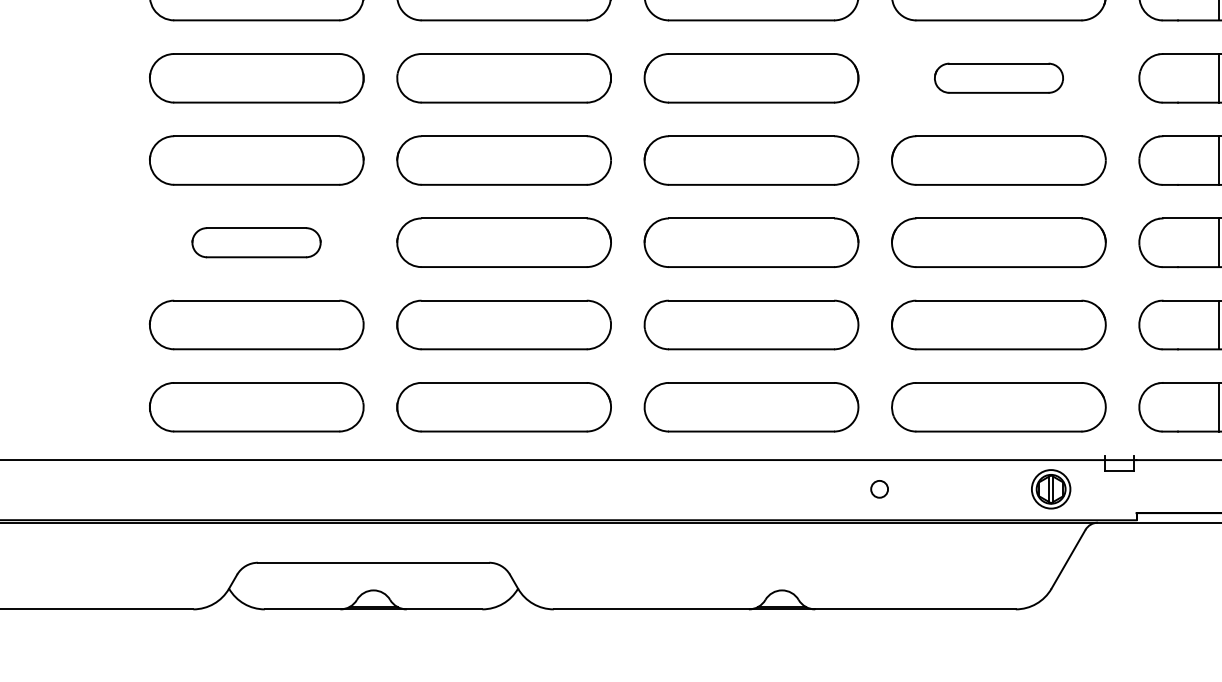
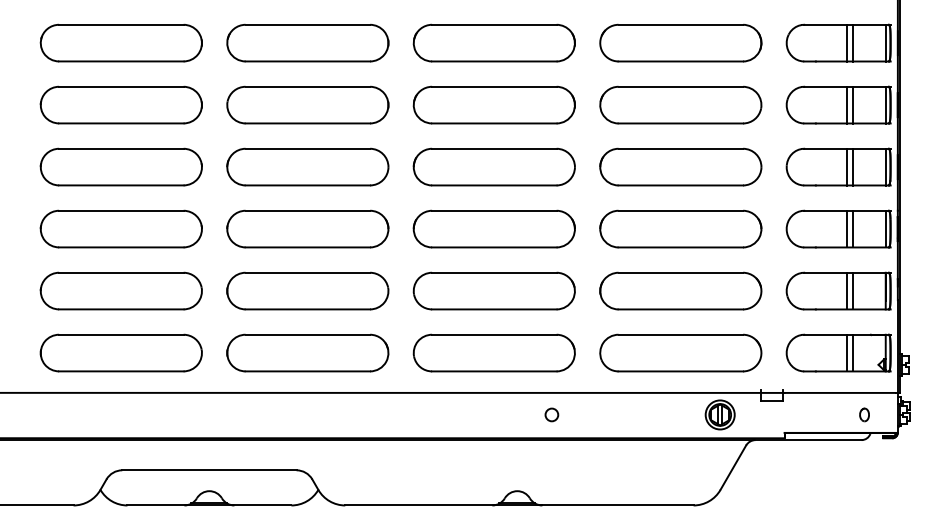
part: (998, 77) -> (680, 104), size x1.67
part: (255, 241) -> (120, 228), size x1.67
circle: (879, 488) -> (551, 414), moved

